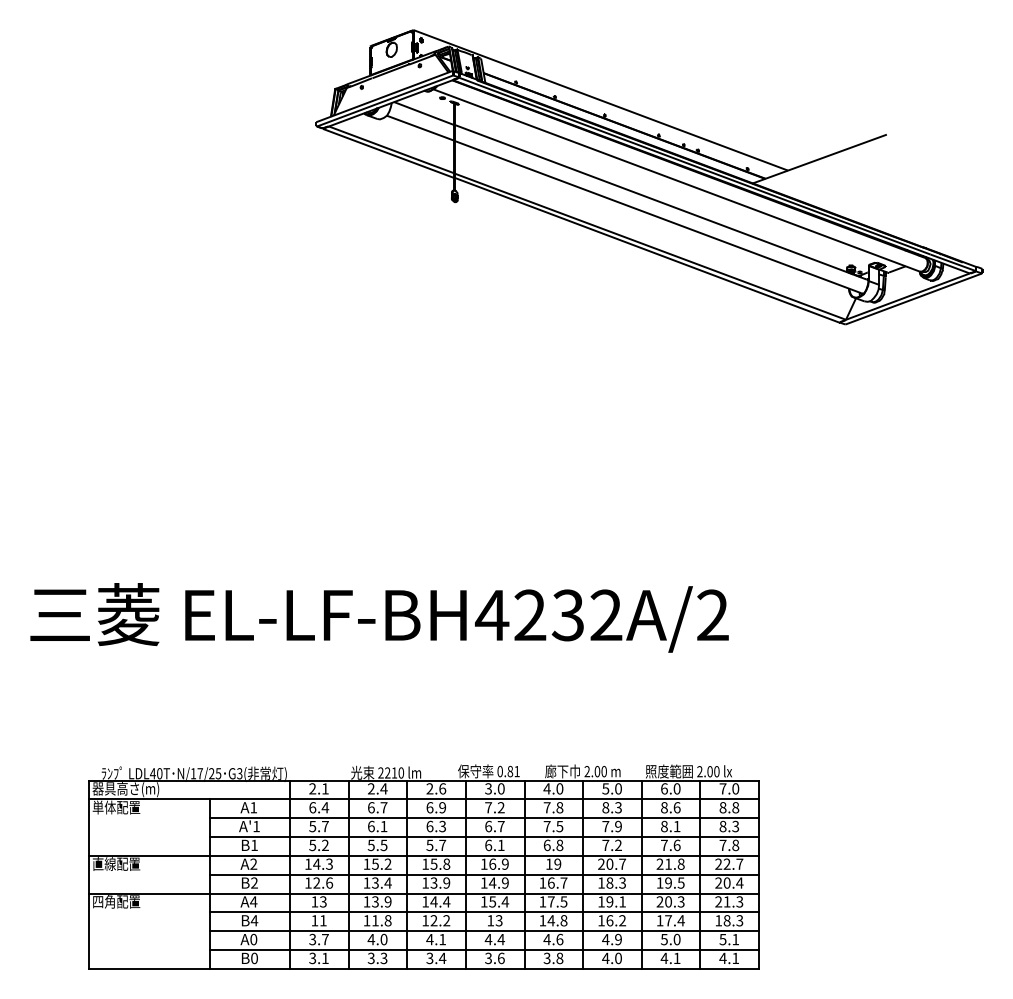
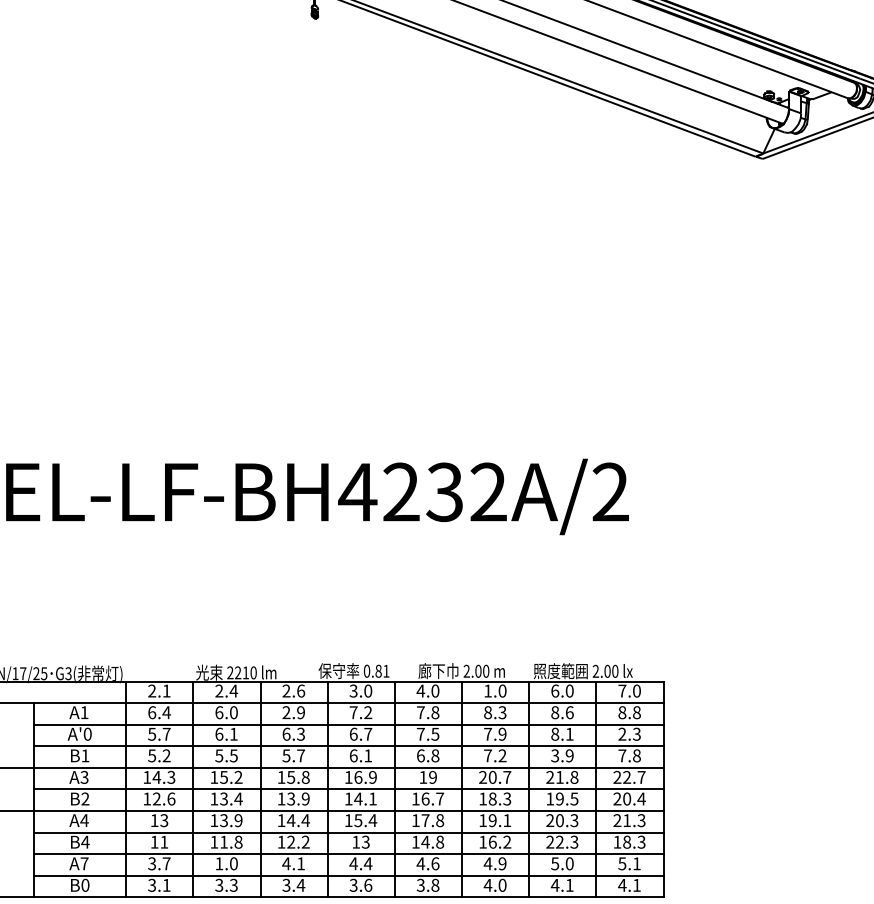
text: (605, 788) -> (487, 690), 5.0 -> 1.0
text: (383, 807) -> (233, 712), 6.7 -> 6.0
text: (429, 807) -> (285, 712), 6.9 -> 2.9
text: (256, 826) -> (87, 734), A'1 -> A'0
text: (722, 826) -> (621, 734), 8.3 -> 2.3
text: (670, 845) -> (562, 755), 7.6 -> 3.9
text: (253, 864) -> (84, 777), A2 -> A3
text: (505, 882) -> (373, 798), 14.9 -> 14.1
text: (563, 901) -> (439, 820), 17.5 -> 17.8
text: (670, 920) -> (562, 841), 17.4 -> 22.3
text: (253, 939) -> (84, 863), A0 -> A7
text: (371, 939) -> (219, 863), 4.0 -> 1.0

